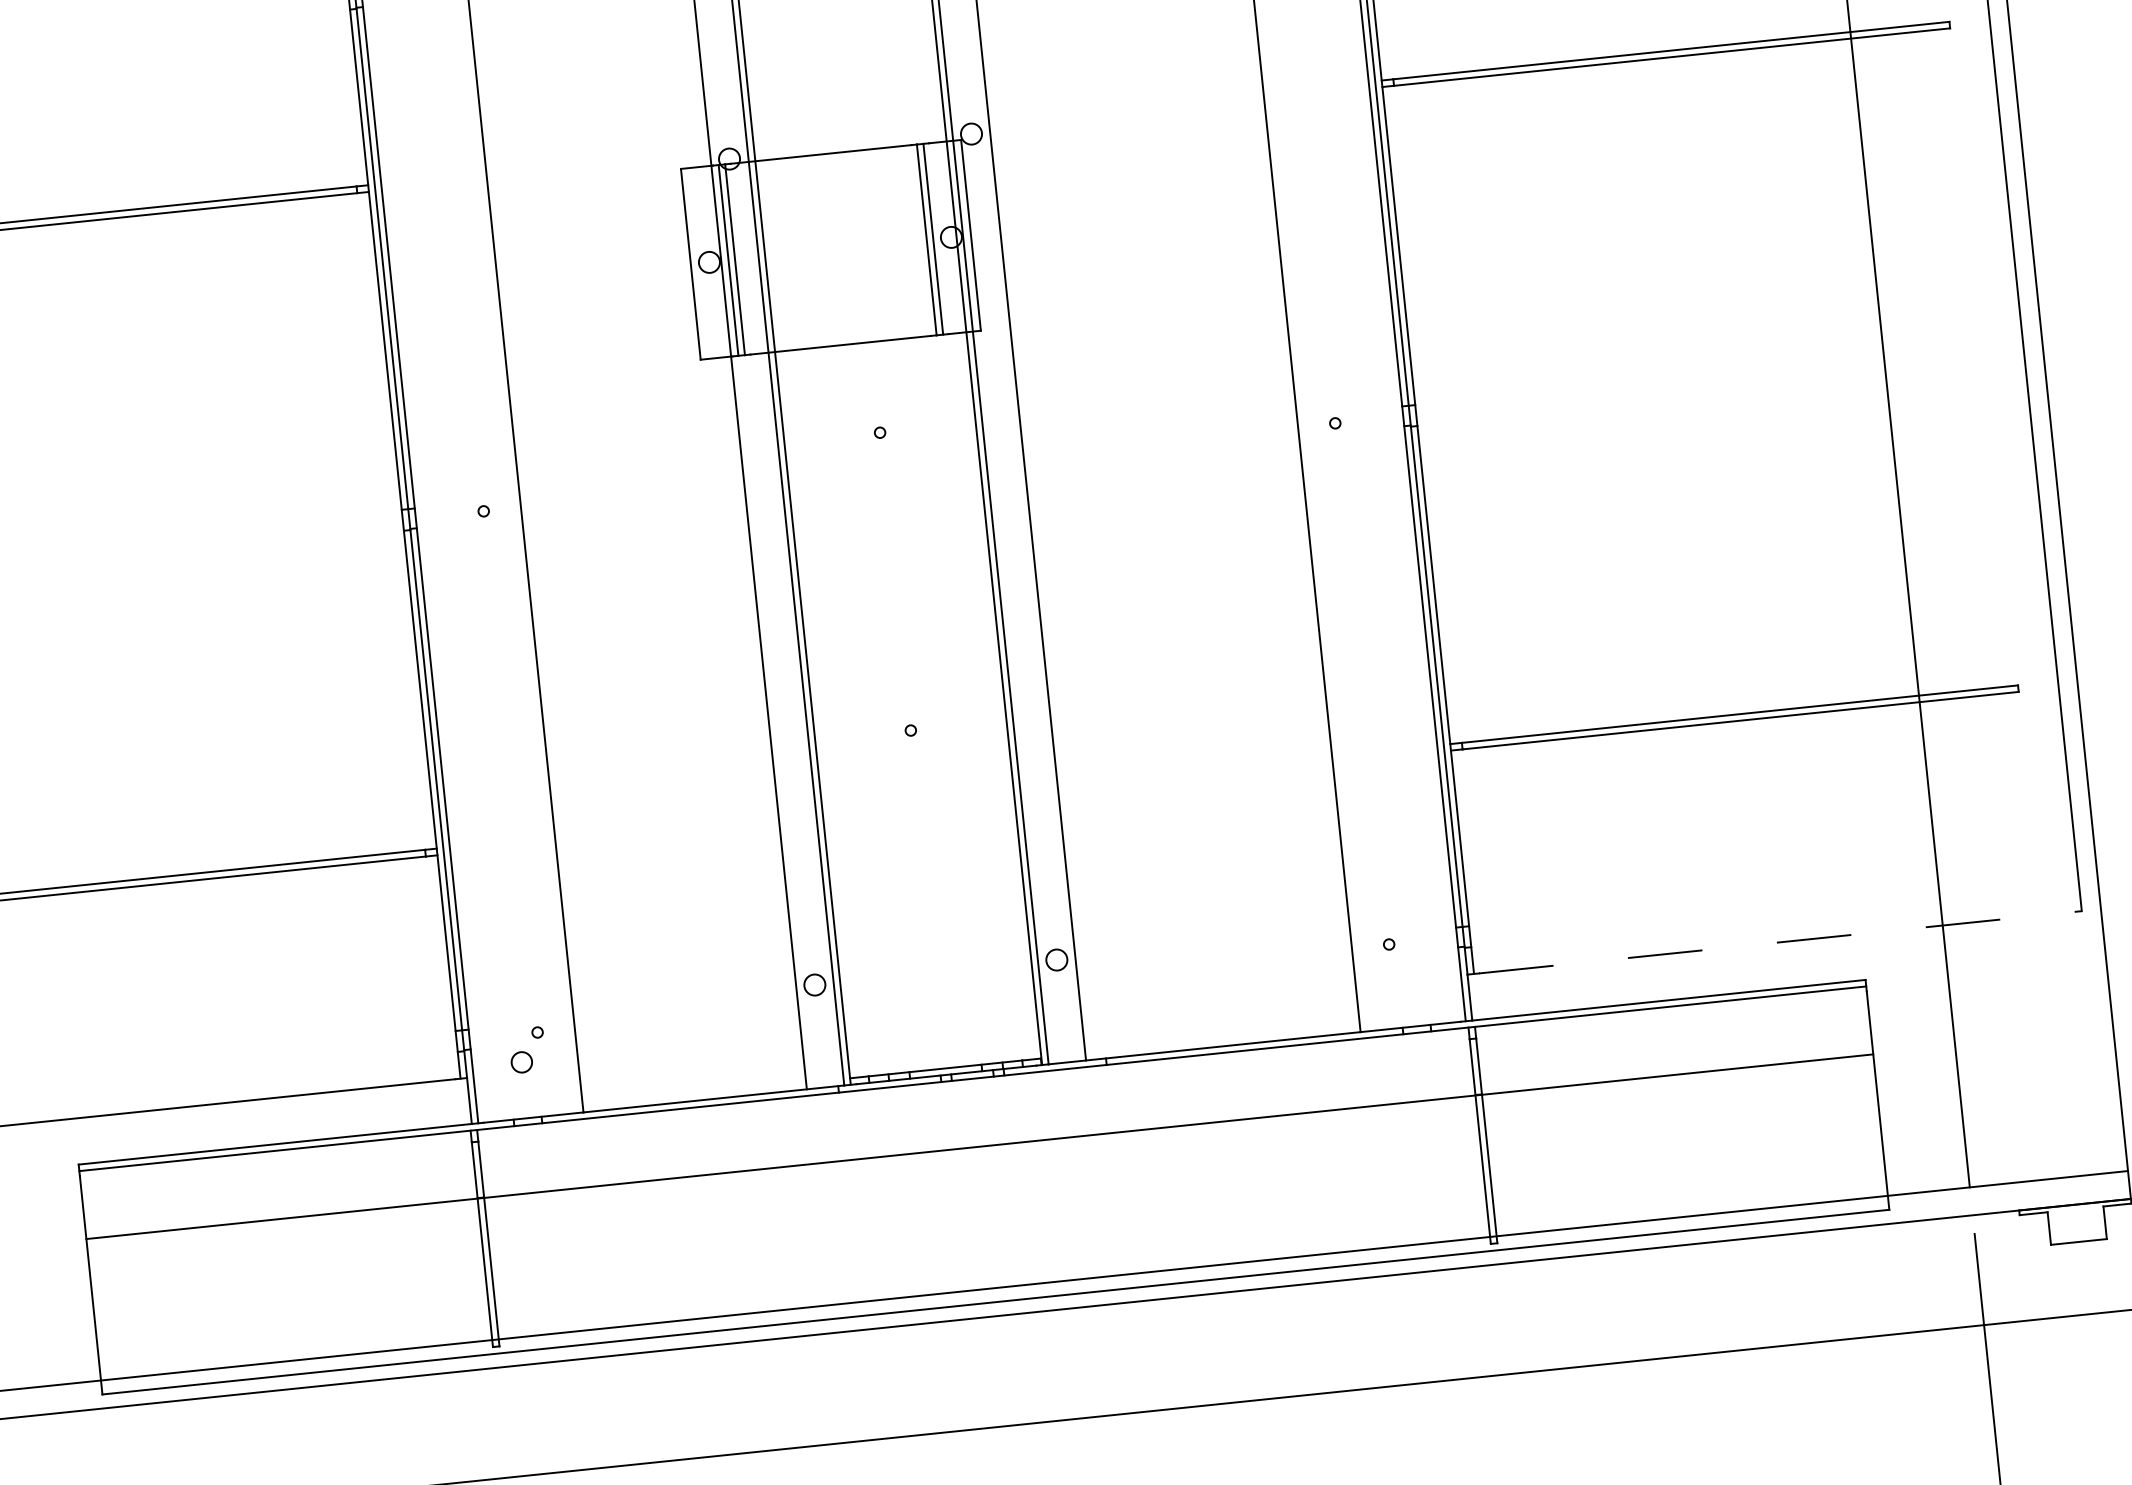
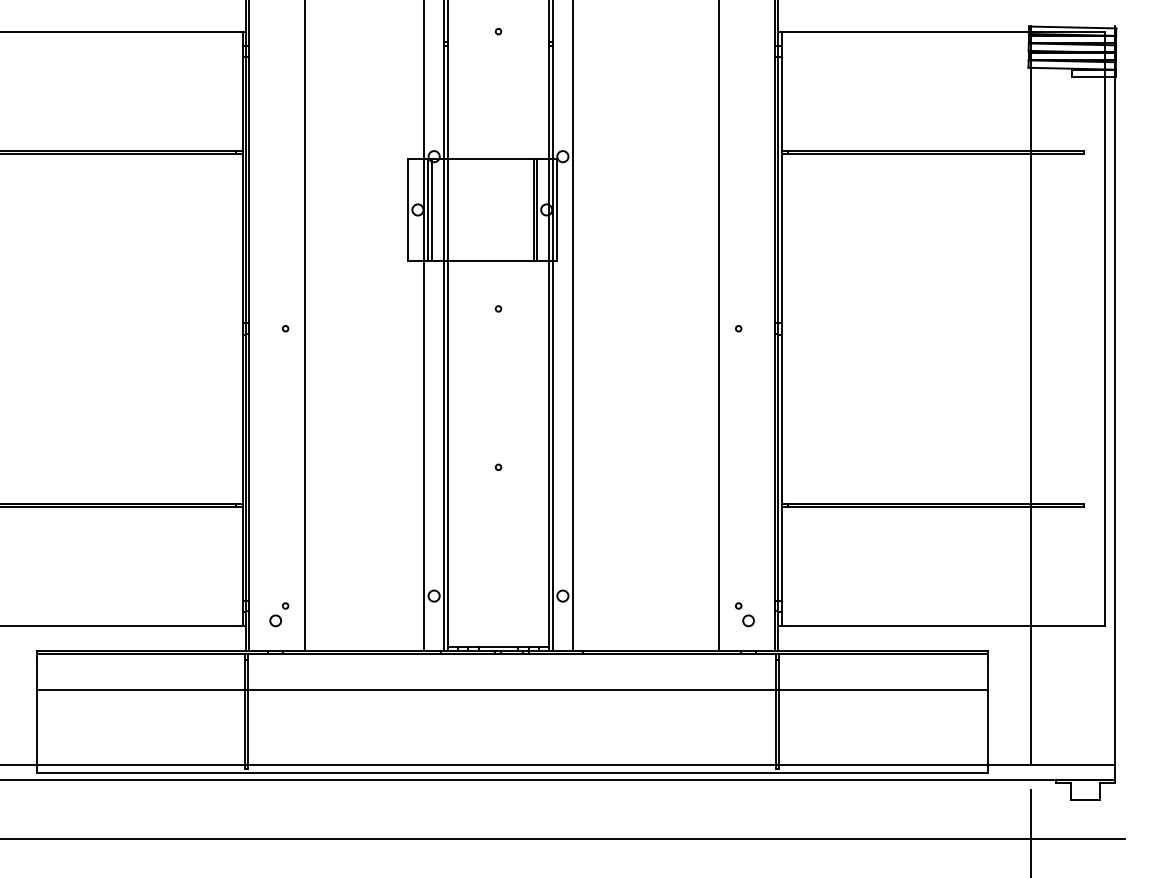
line: (1781, 942) -> (945, 626), dashed -> solid
circle: (1410, 969) -> (748, 620), added

